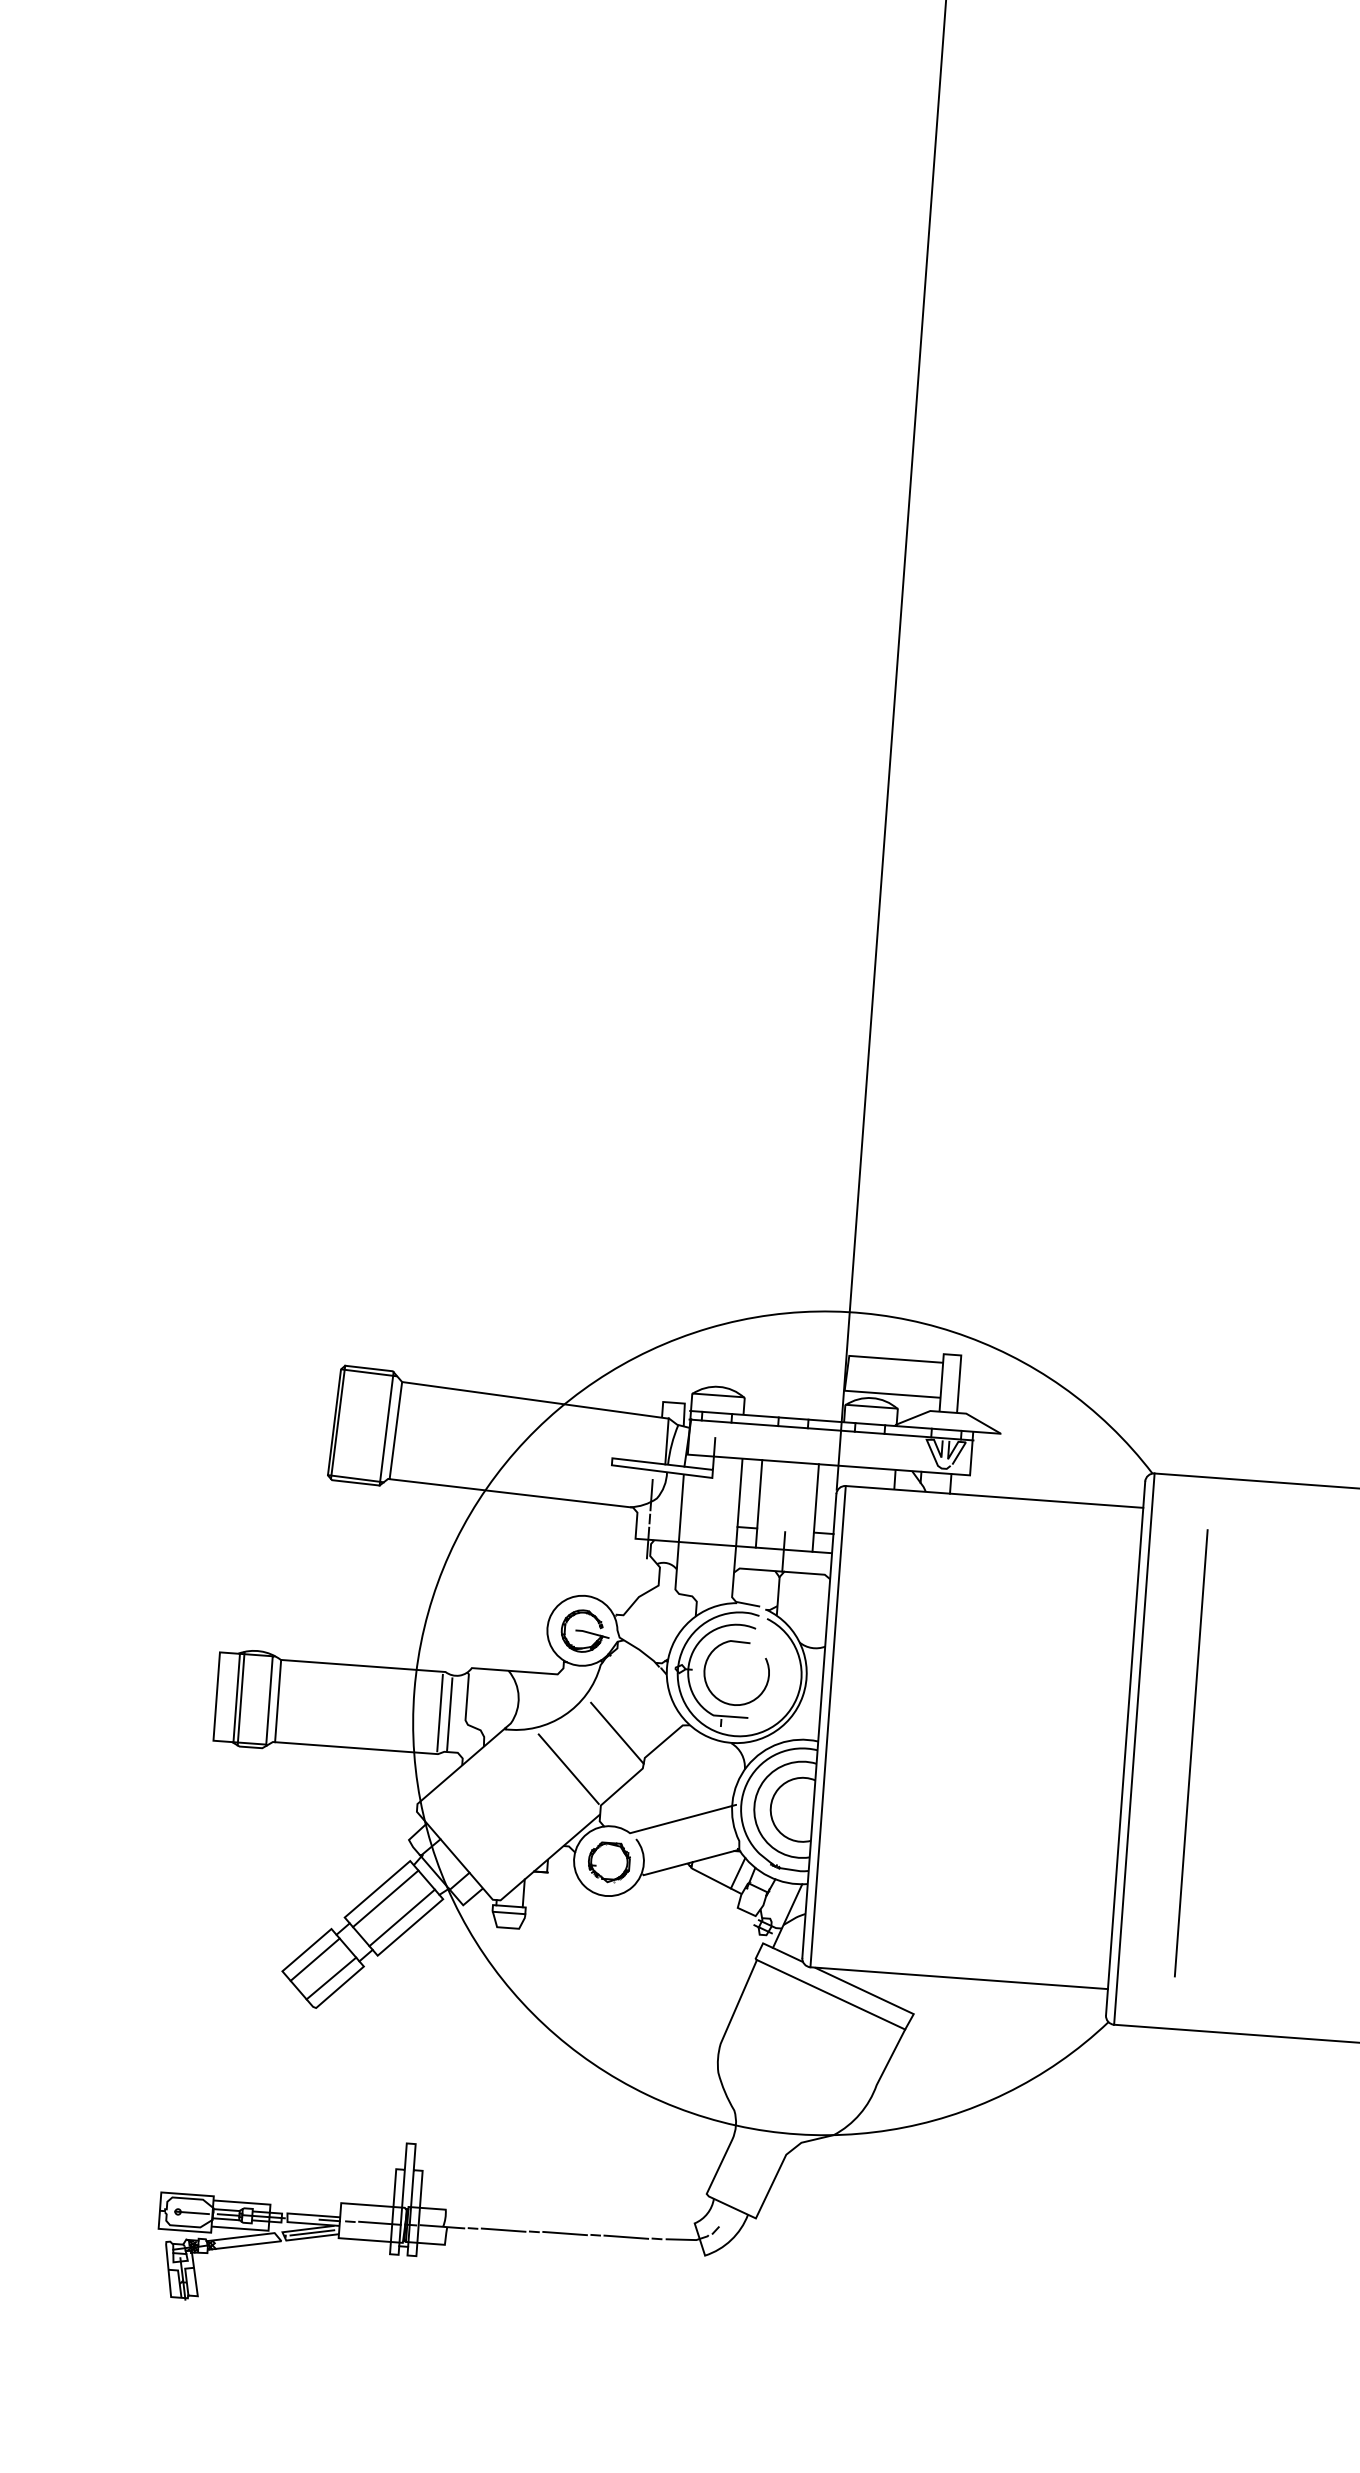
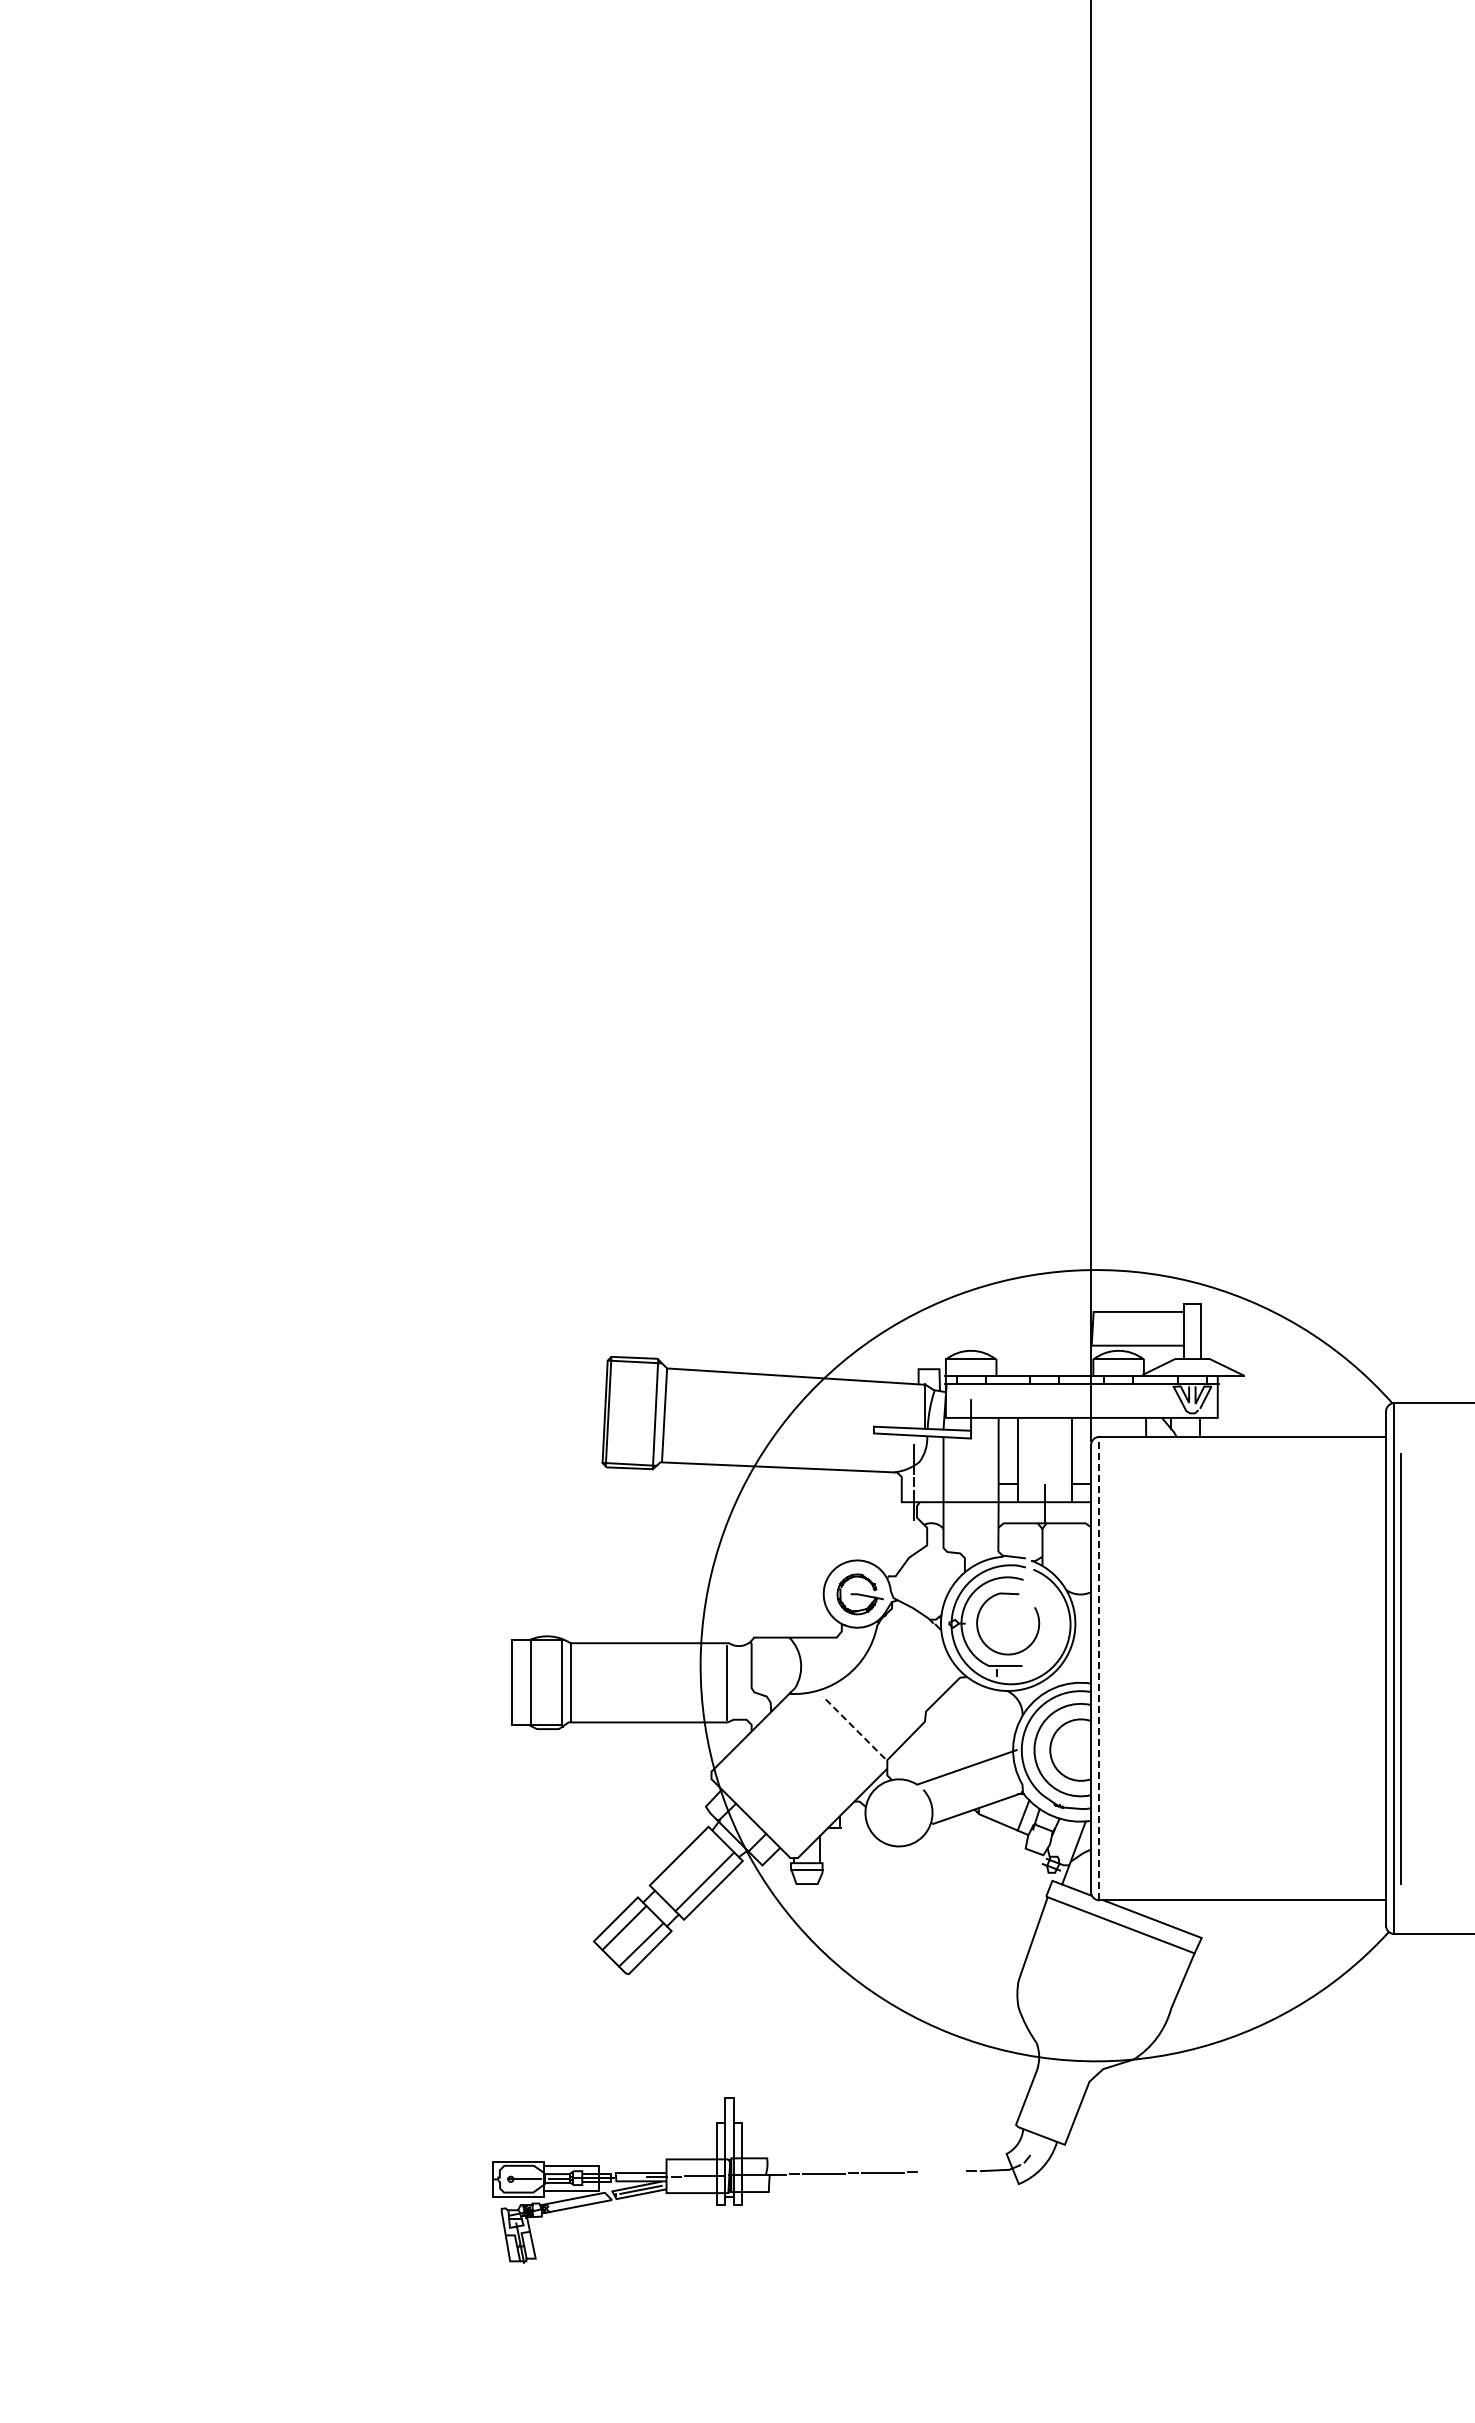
line: (241, 1699) -> (535, 1683), removed
line: (450, 1714) -> (736, 1683), removed
line: (828, 1726) -> (1099, 1668), solid -> dashed
line: (616, 1732) -> (897, 1689), removed
line: (1190, 1753) -> (1400, 1668), moved
line: (568, 1769) -> (853, 1727), solid -> dashed
part: (608, 1861) -> (898, 1813), removed
line: (385, 1898) -> (687, 1864), removed
line: (626, 2236) -> (942, 2171), removed

